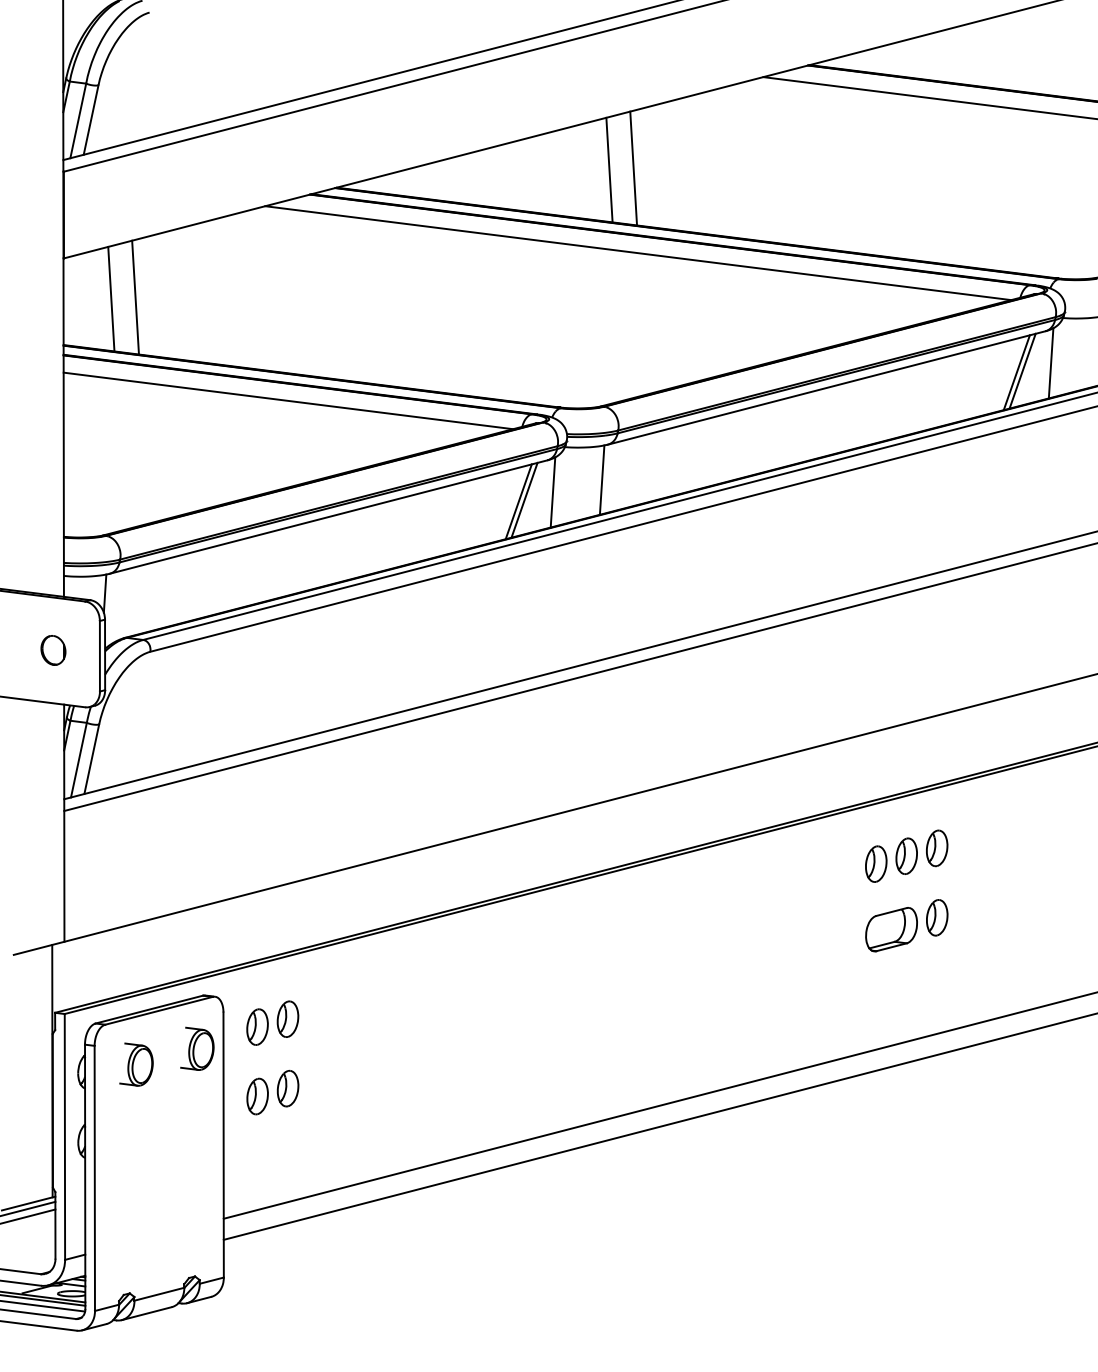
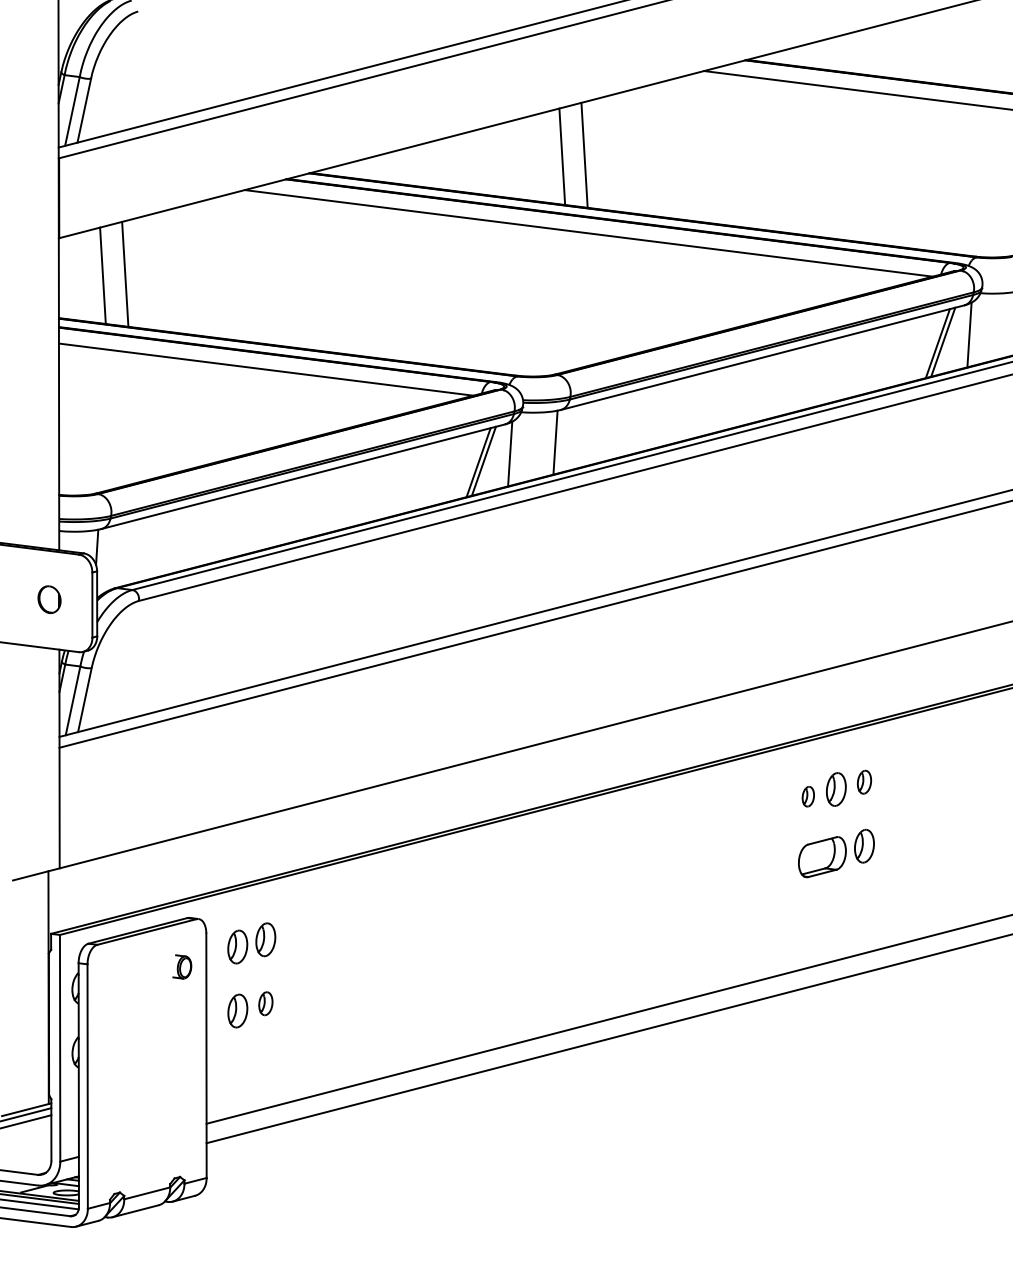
part: (937, 848) -> (864, 782), size x0.7
part: (876, 863) -> (808, 796), size x0.6
part: (197, 1048) -> (182, 966), size x0.6
part: (136, 1064) -> (126, 981), removed
part: (287, 1088) -> (265, 1003), size x0.7

